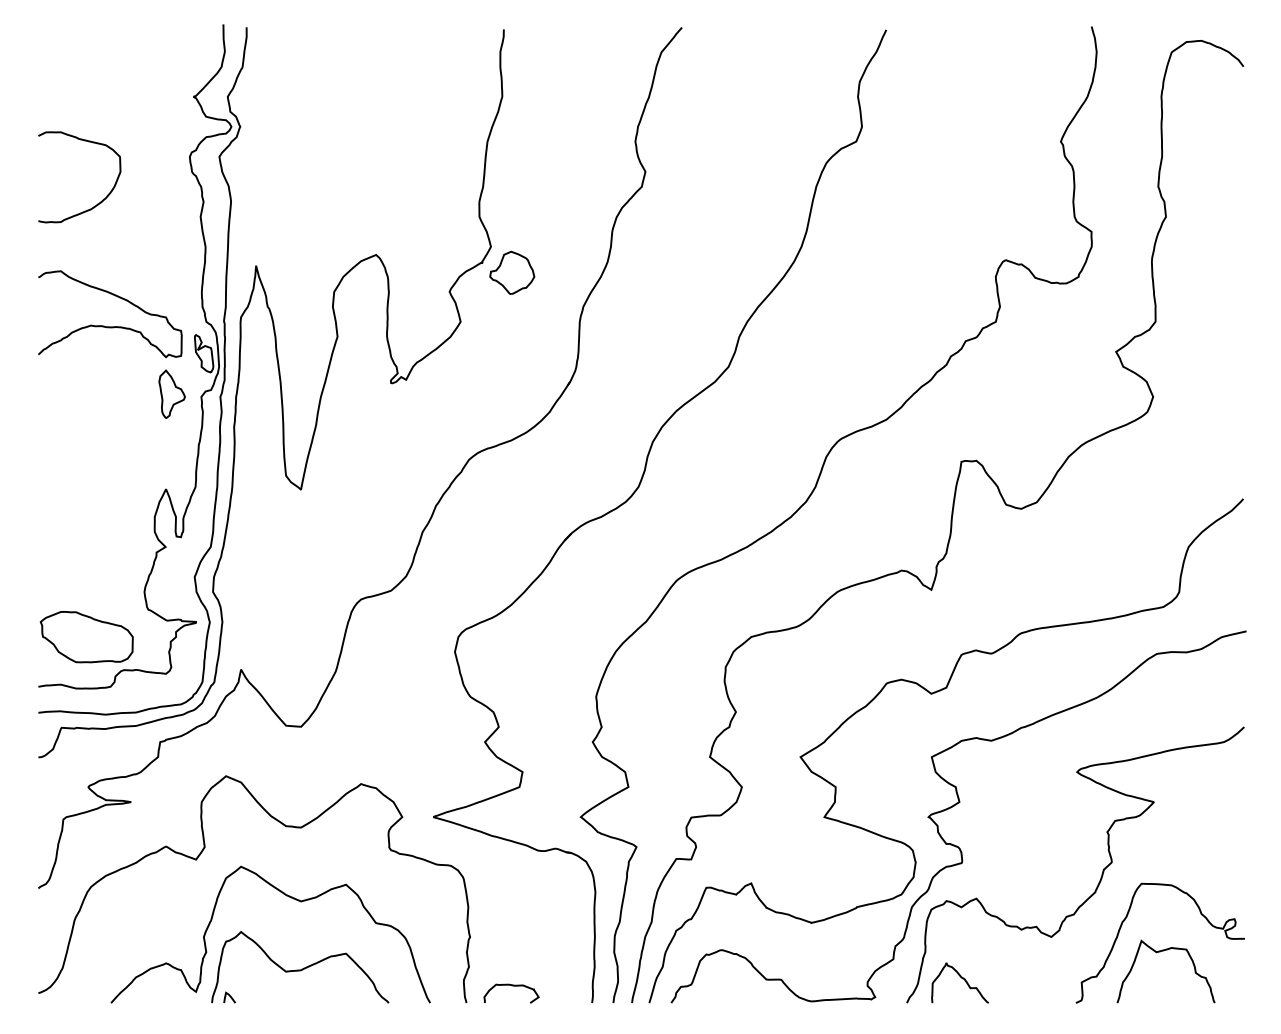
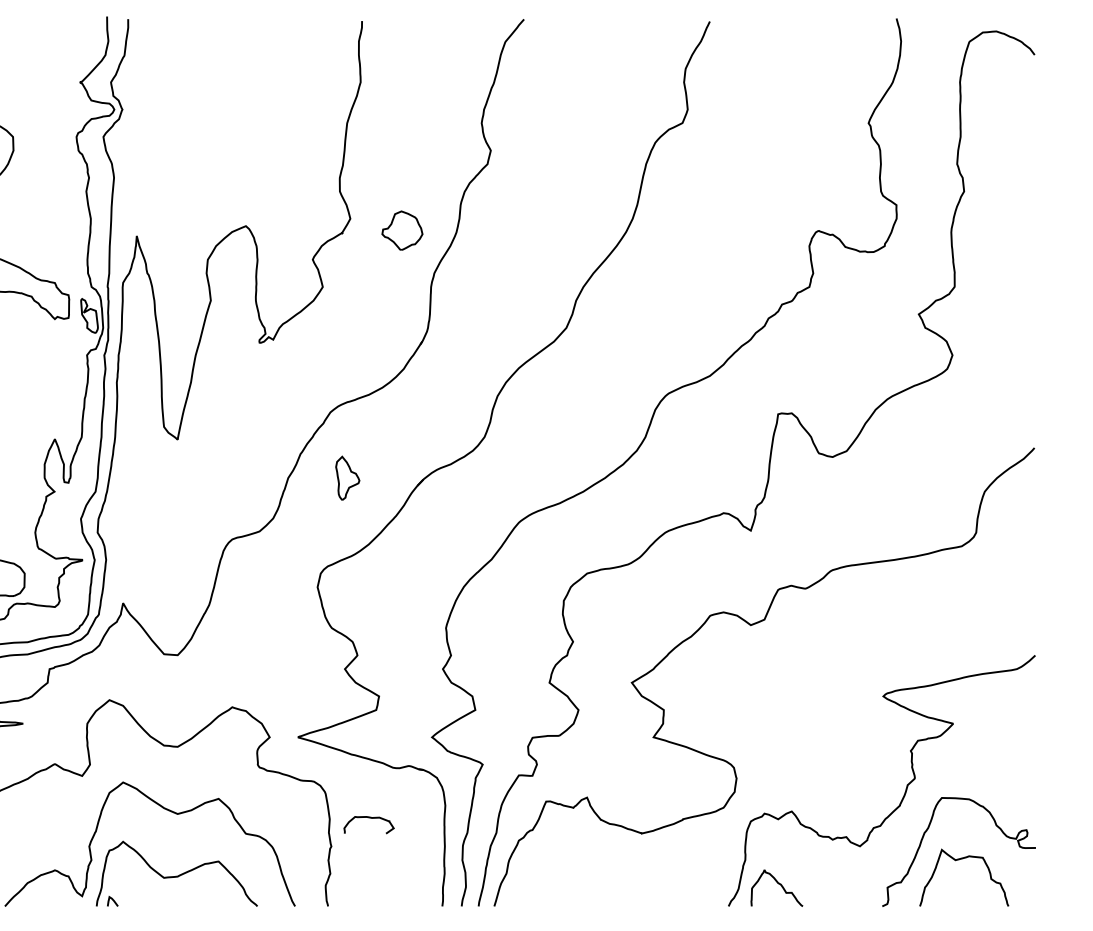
part: (512, 272) -> (402, 230), moved
part: (171, 393) -> (347, 477), moved
curve: (951, 808) -> (769, 729), removed
curve: (512, 986) -> (369, 818), moved

